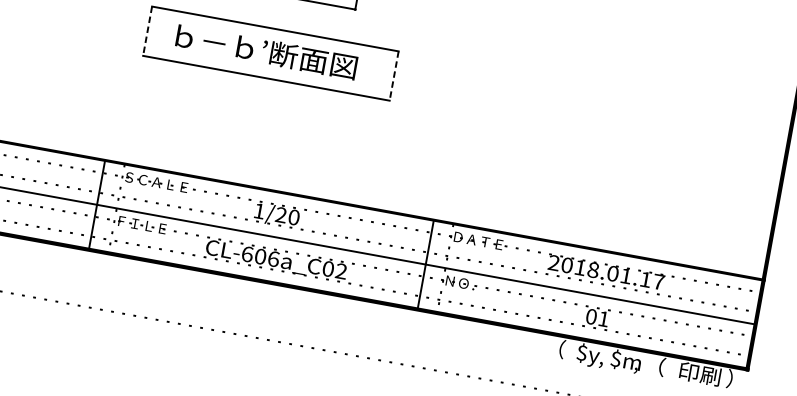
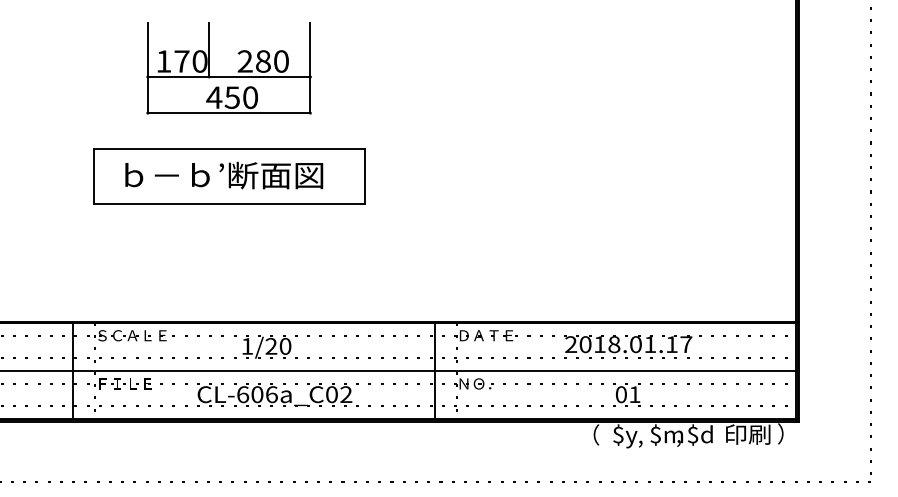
line: (147, 31) -> (93, 176), dashed -> solid
line: (393, 76) -> (364, 176), dashed -> solid
text: (656, 366) -> (700, 434), （ -> $d

